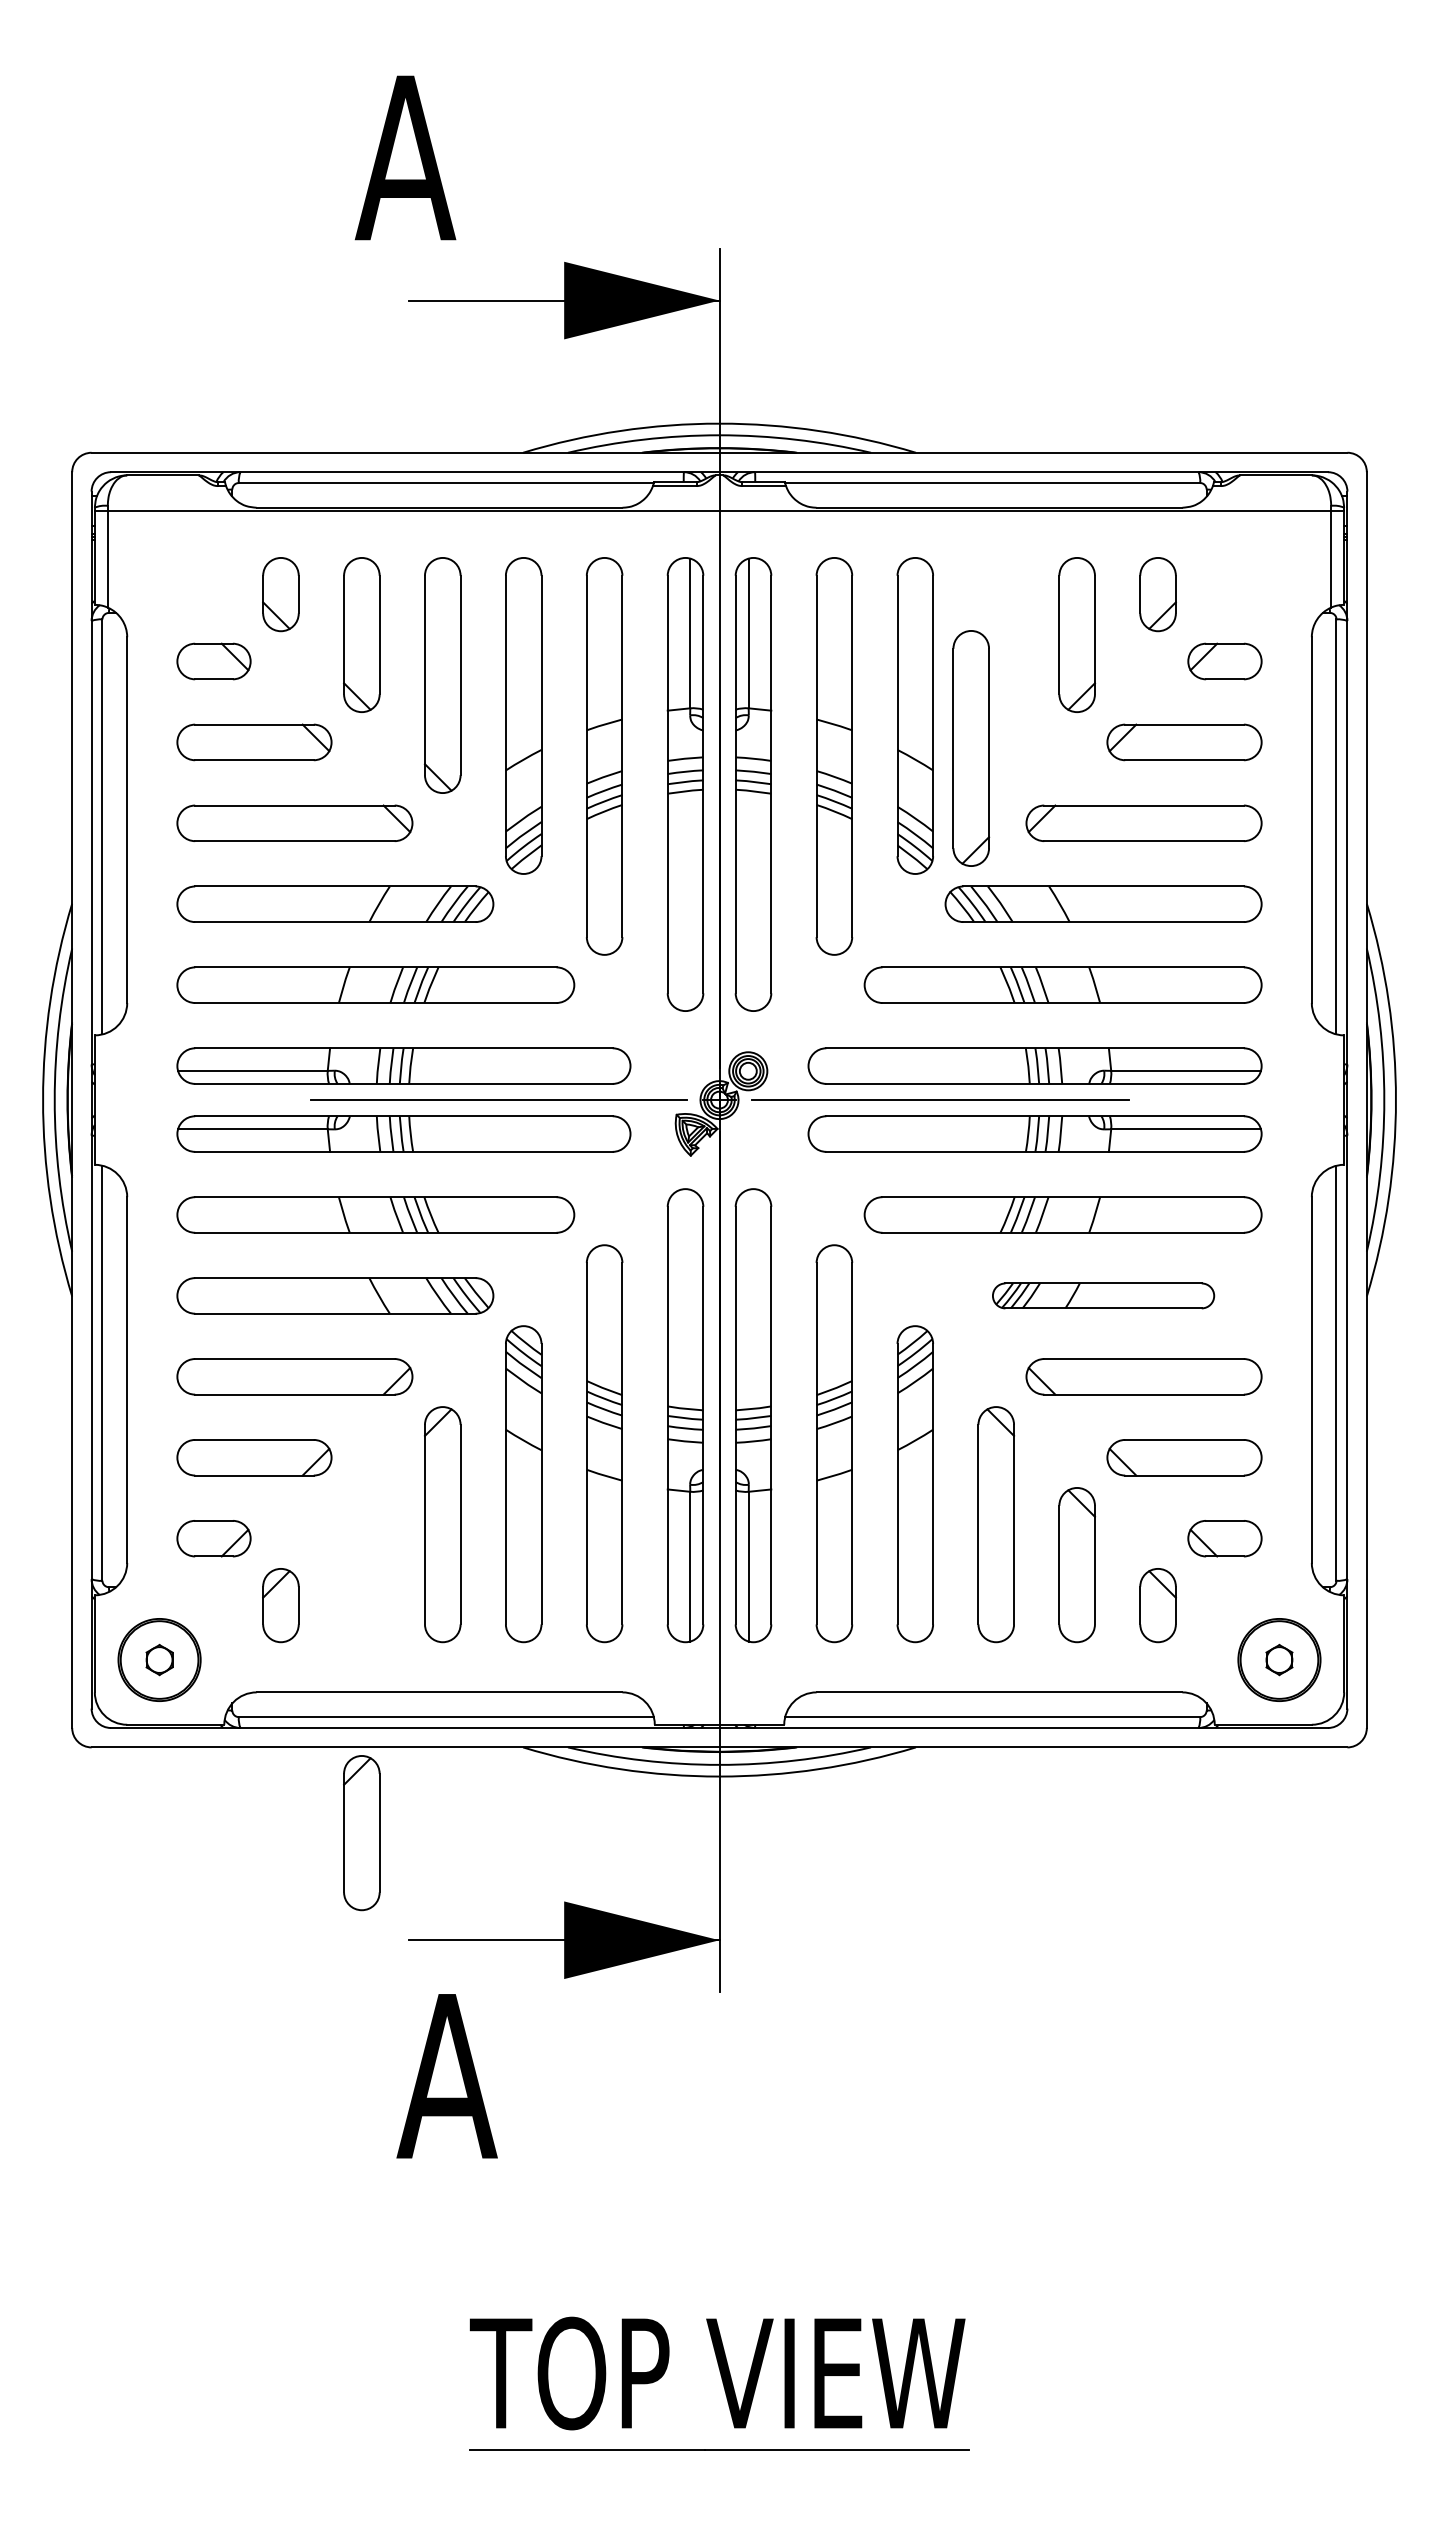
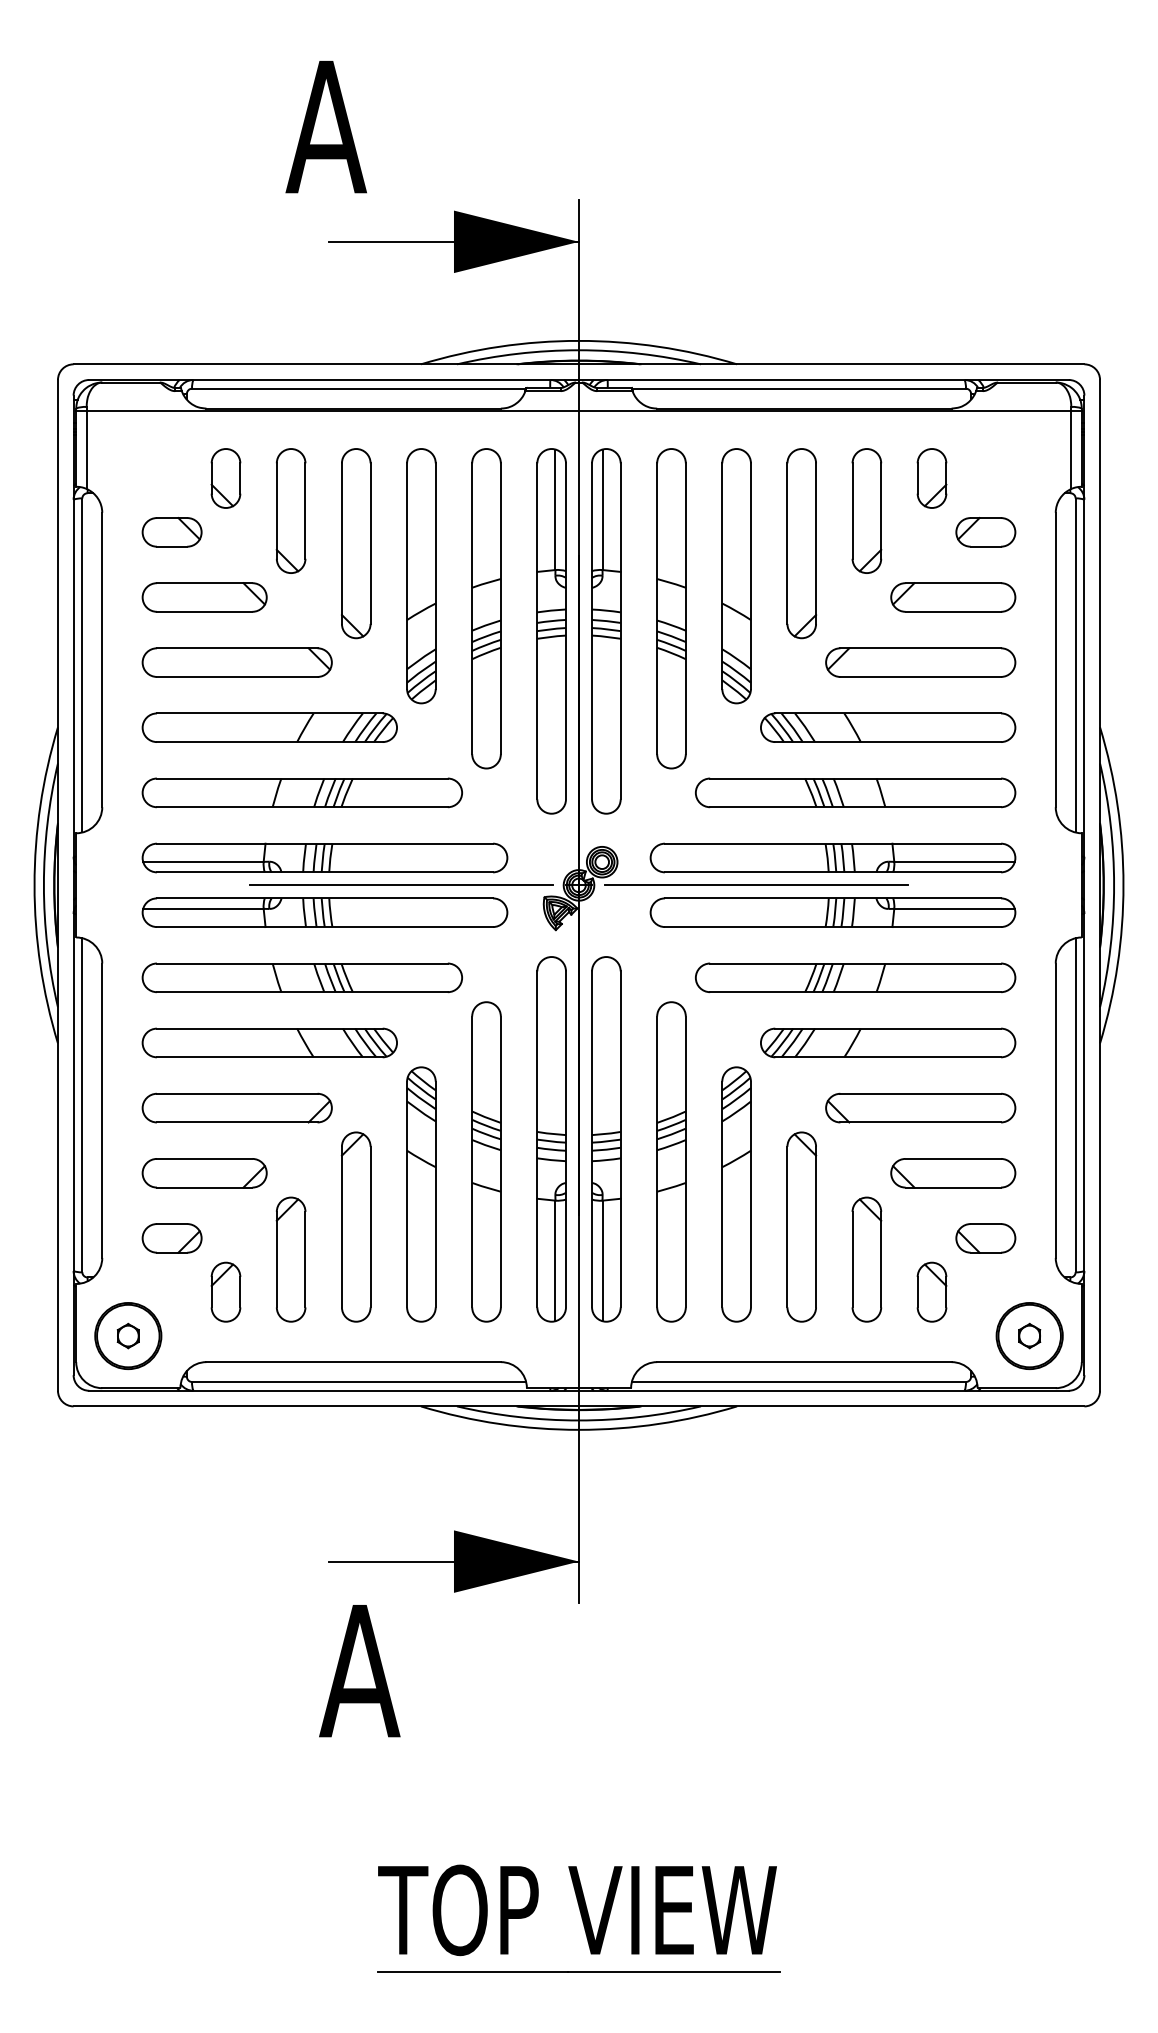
part: (971, 748) -> (801, 543), moved
part: (1103, 1295) -> (888, 1042), size x1.43
part: (361, 1833) -> (290, 1259), moved

